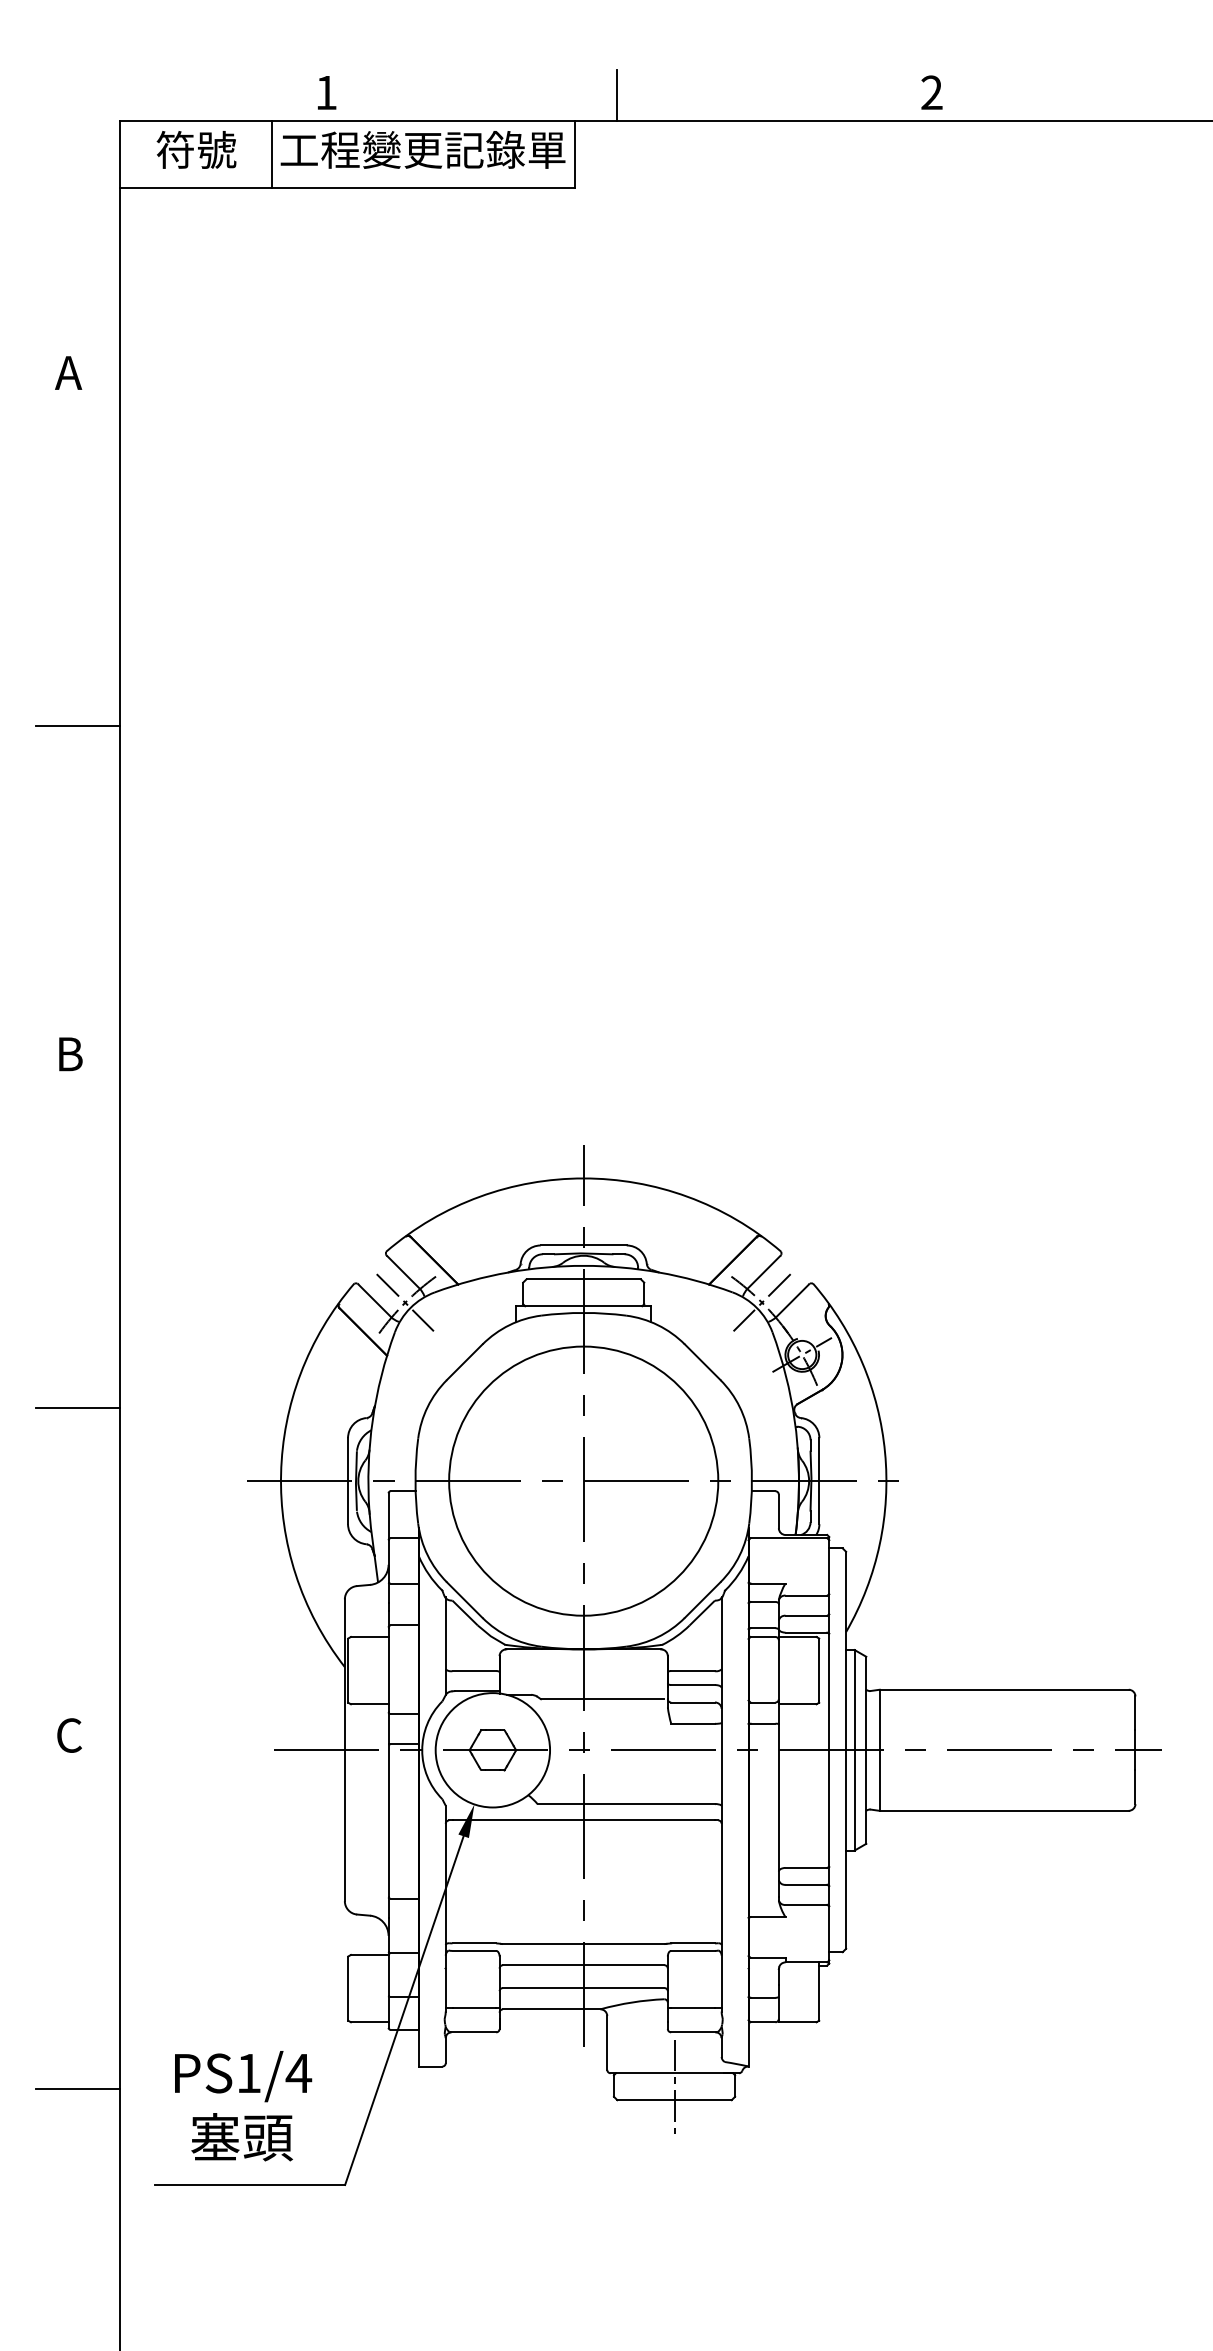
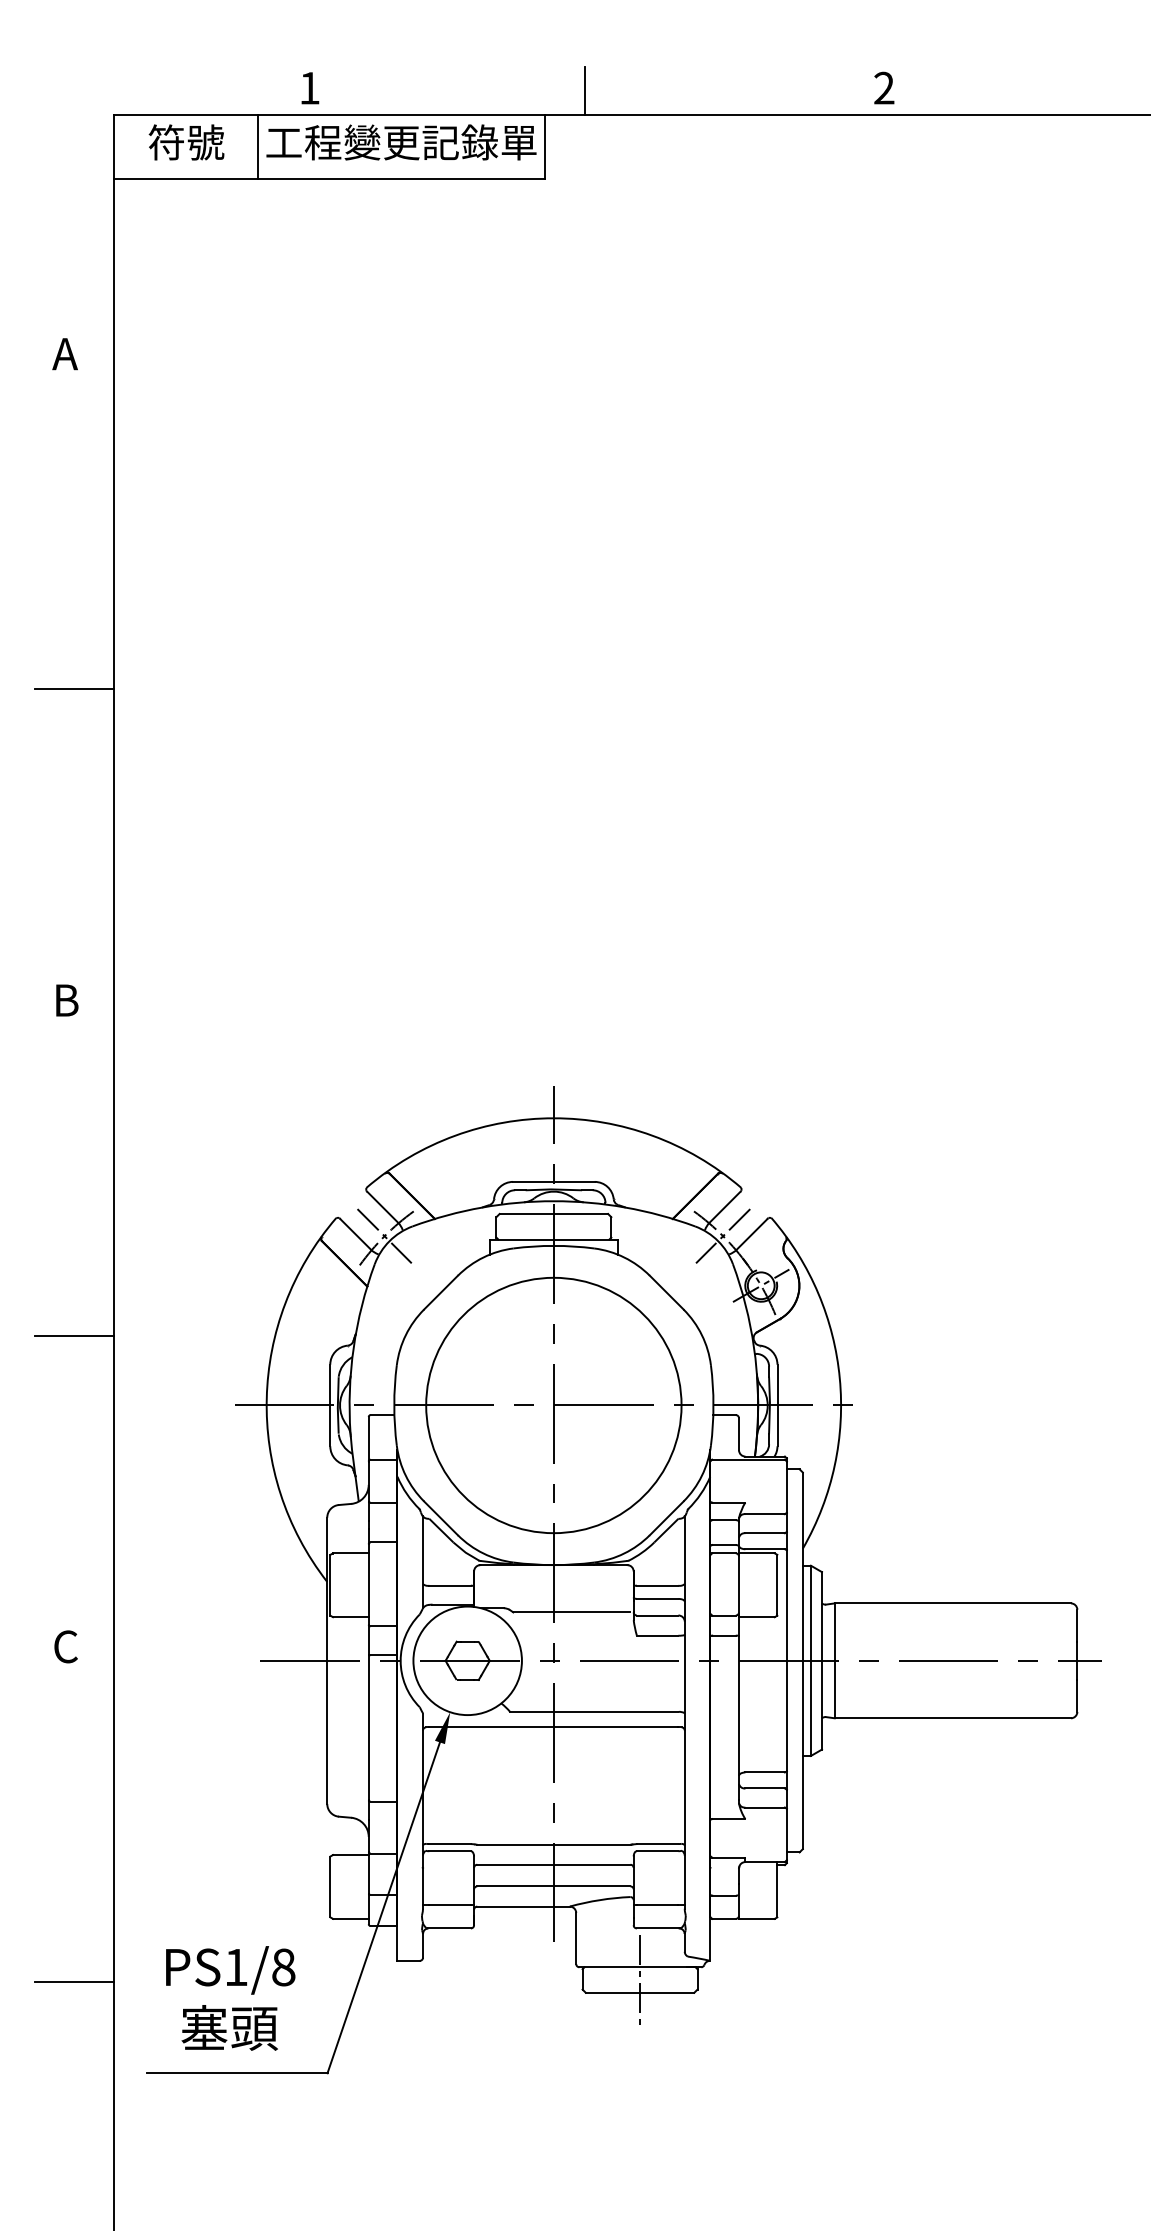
text: (298, 2073) -> (283, 1967), PS1/4 -> PS1/8

